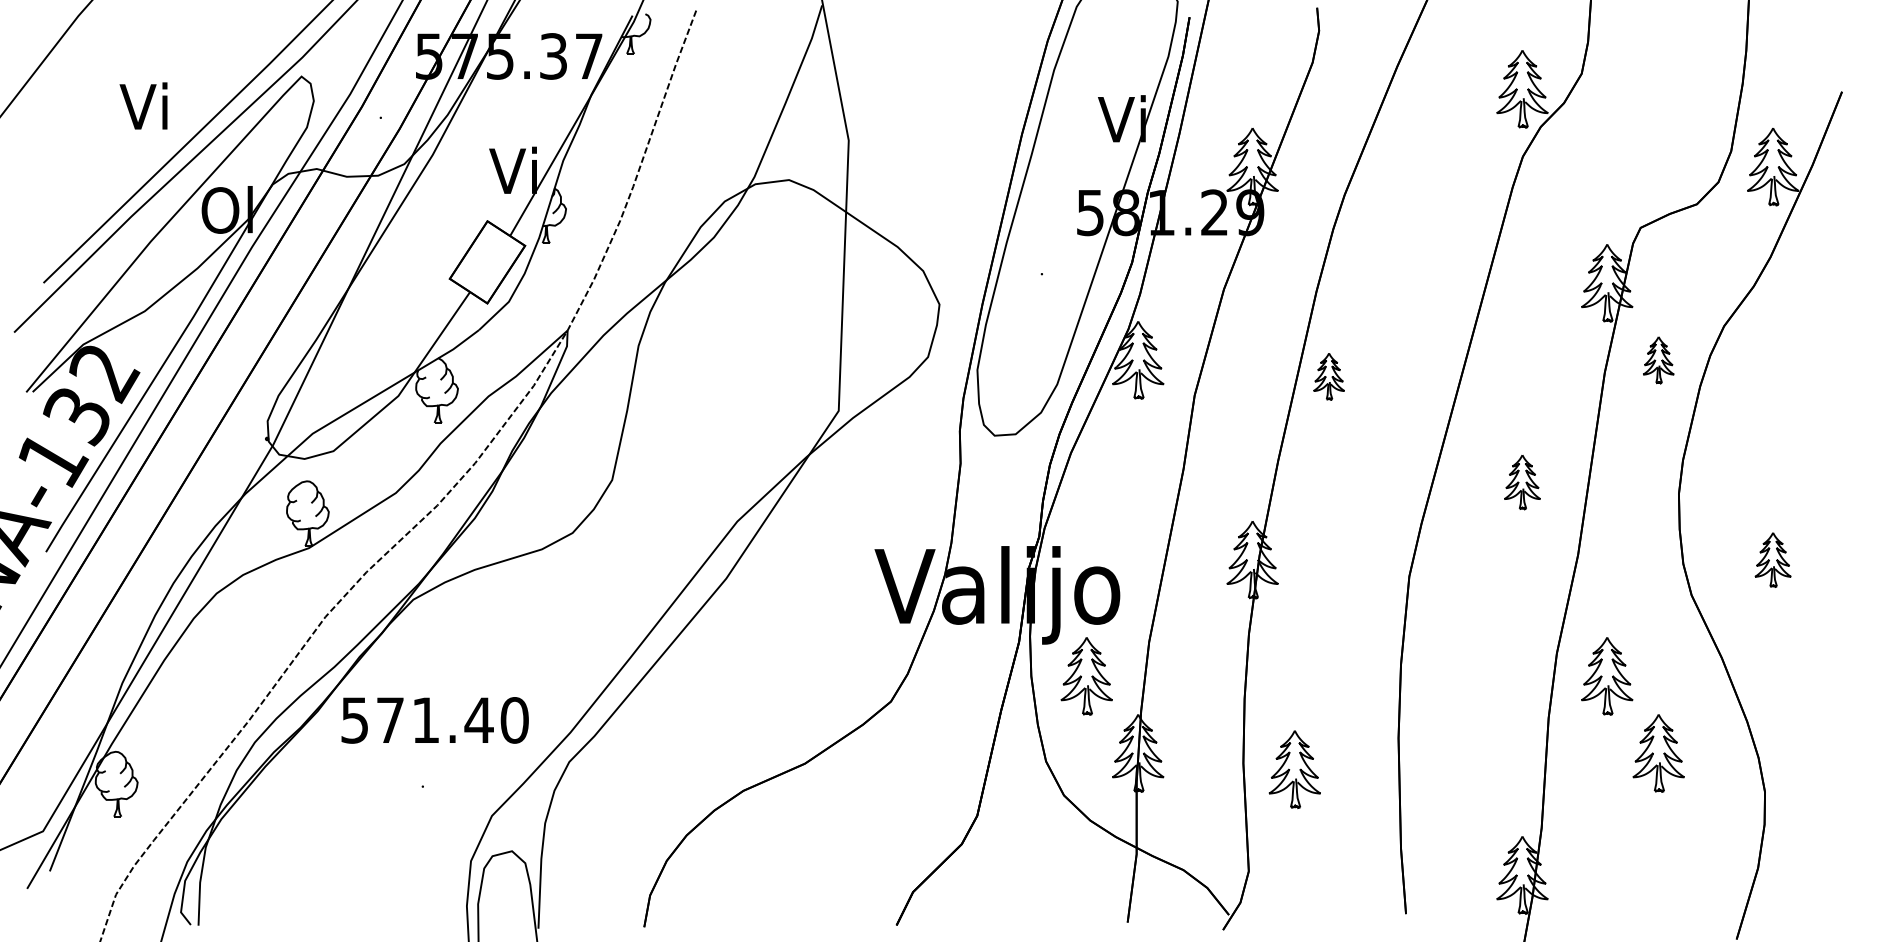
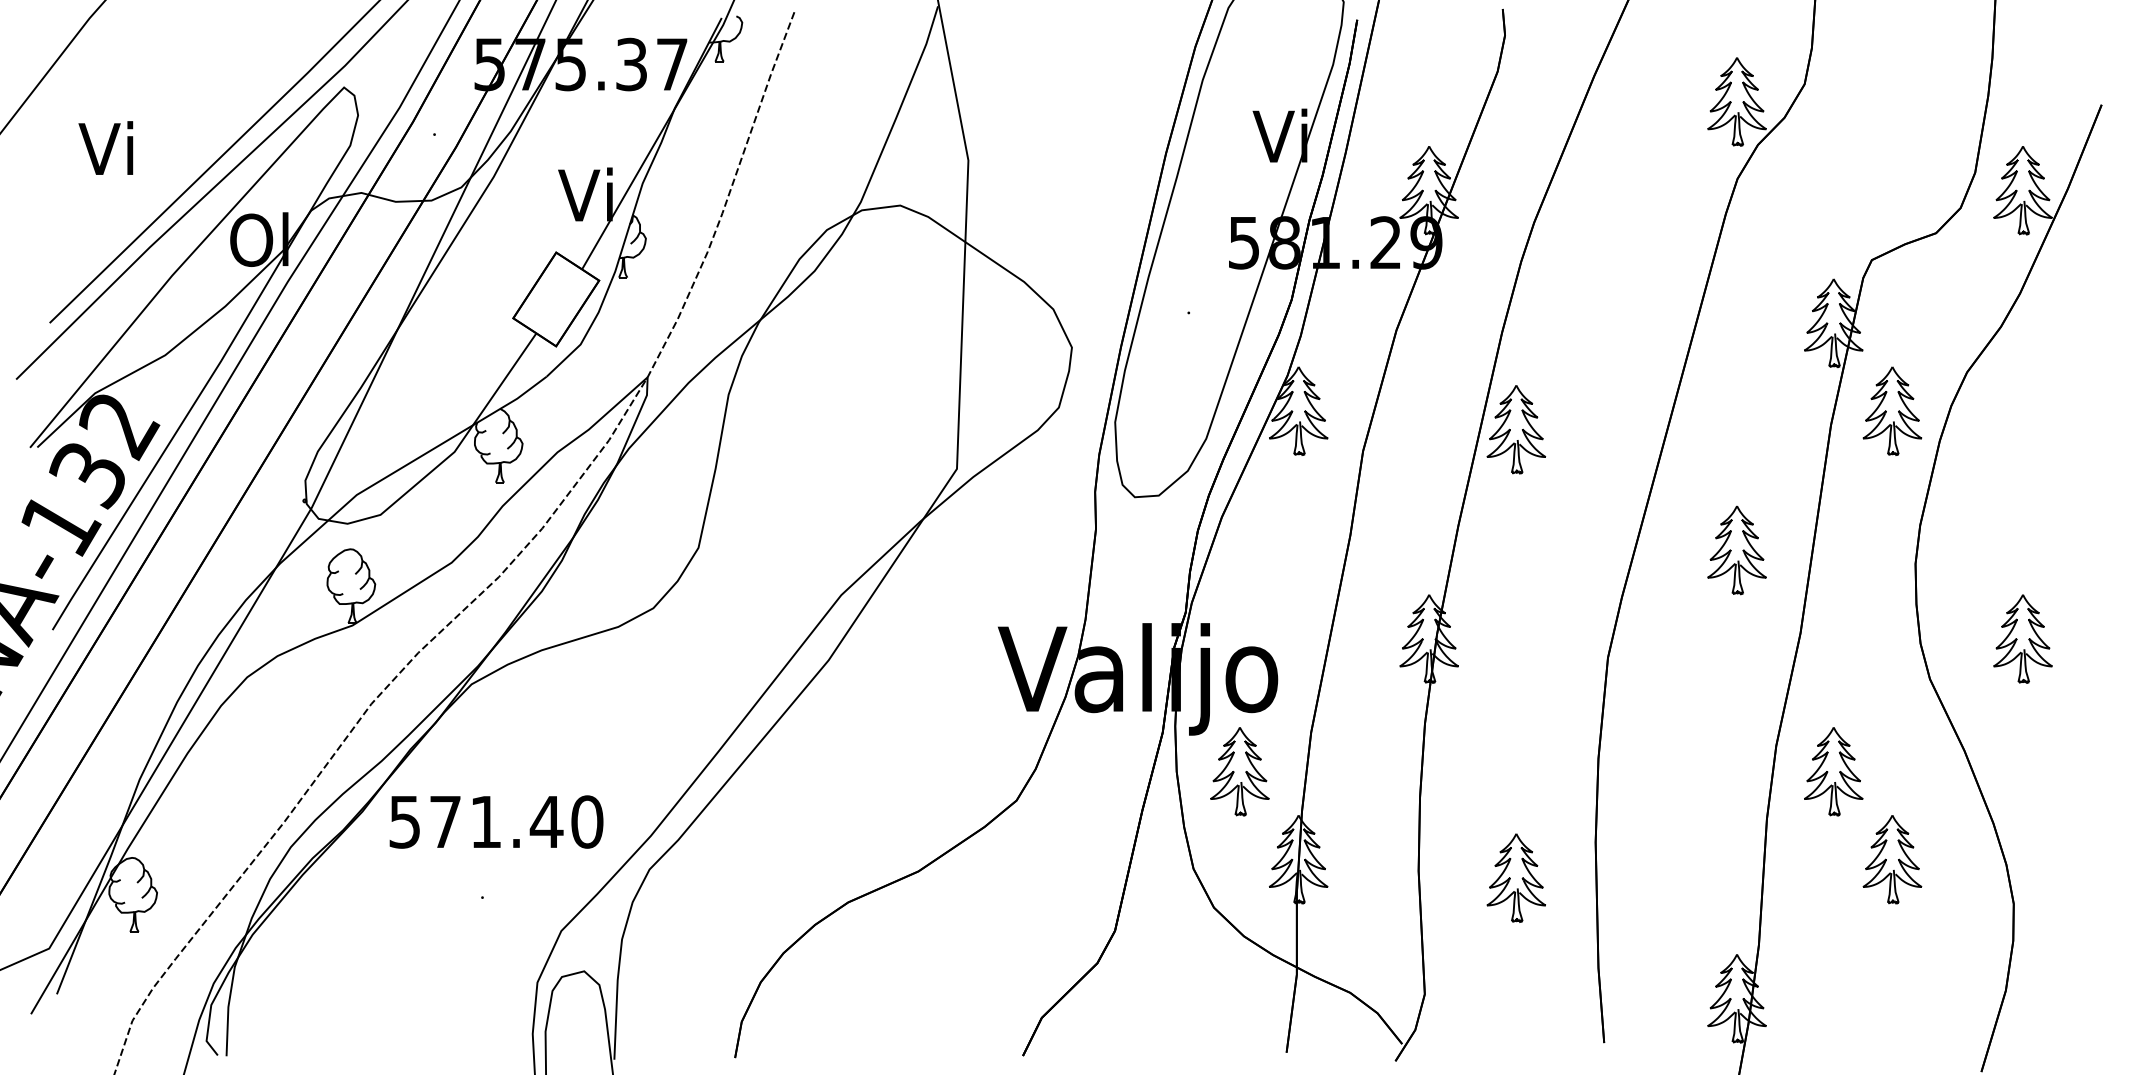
text: (143, 105) -> (105, 147), moved
part: (1658, 359) -> (1892, 410), size x1.67
part: (1329, 376) -> (1516, 429), size x1.67
part: (1521, 482) -> (1736, 550), size x1.43
part: (1772, 559) -> (2022, 638), size x1.43
part: (1294, 769) -> (1515, 877), moved

